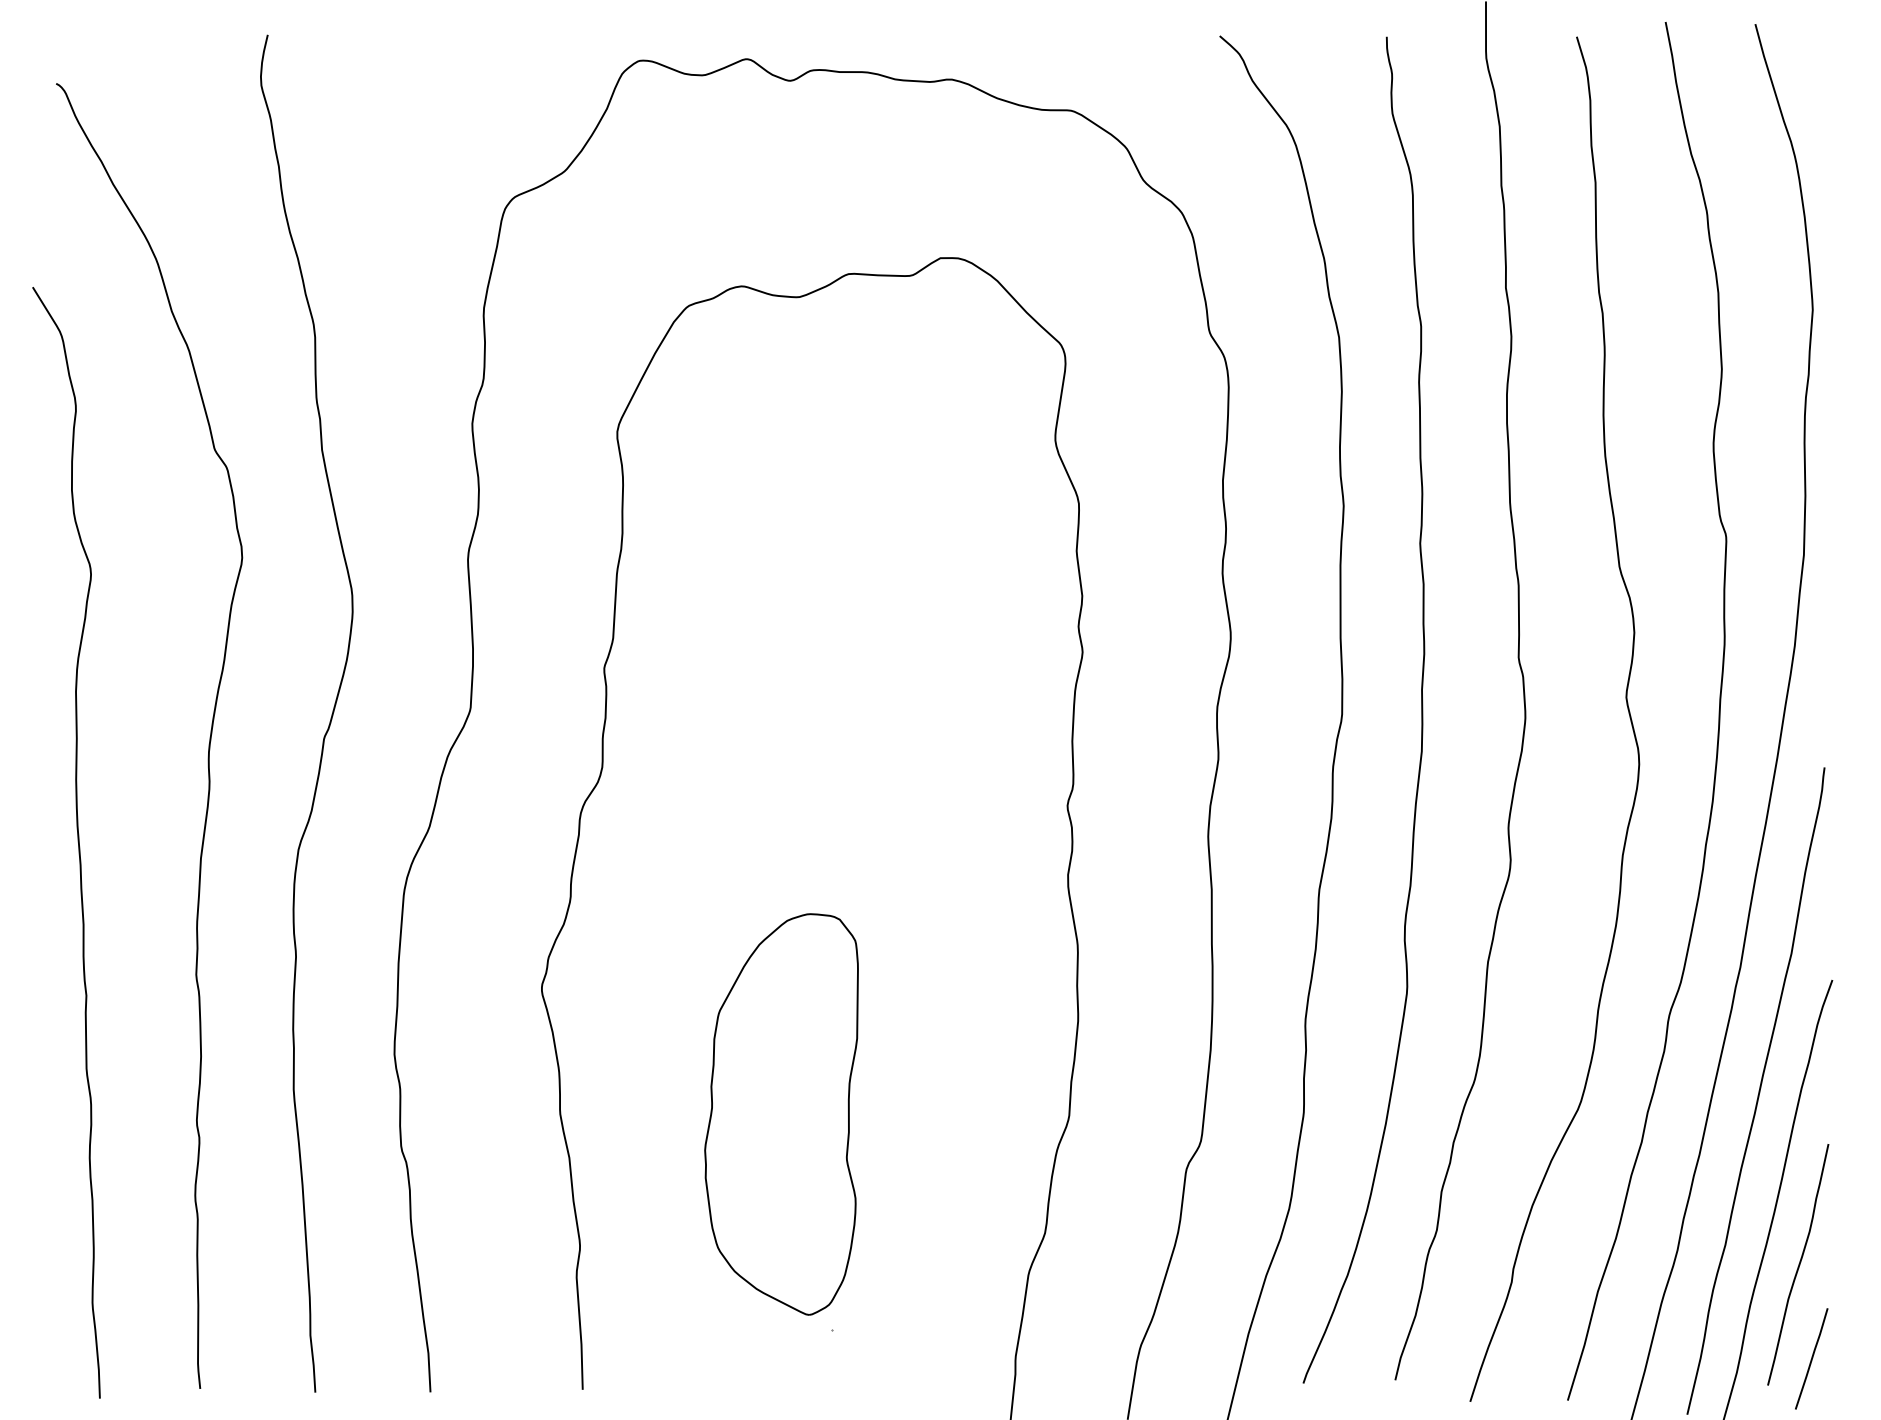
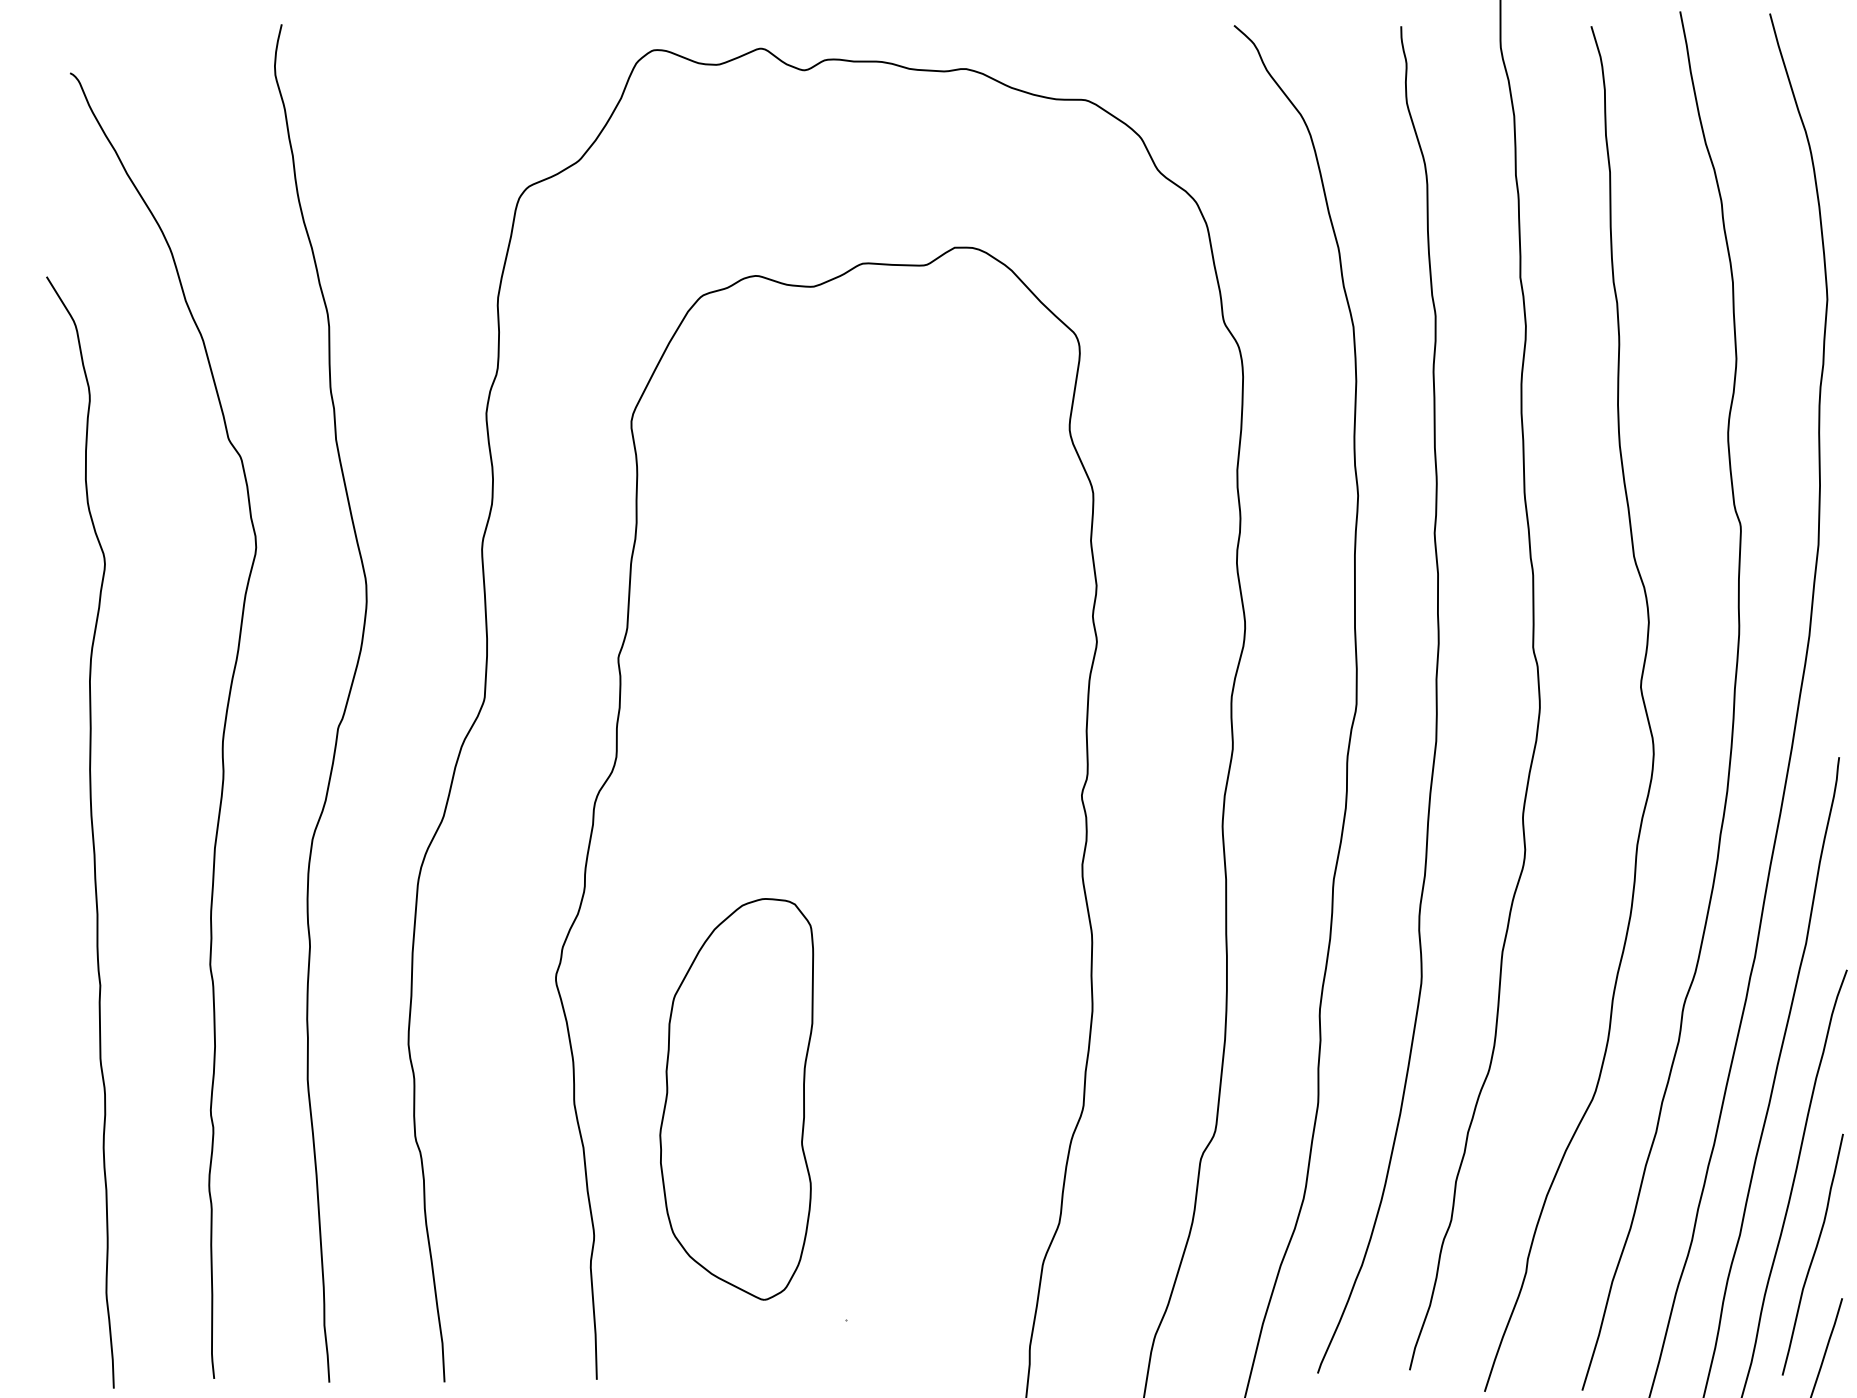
part: (781, 1114) -> (736, 1099), moved

